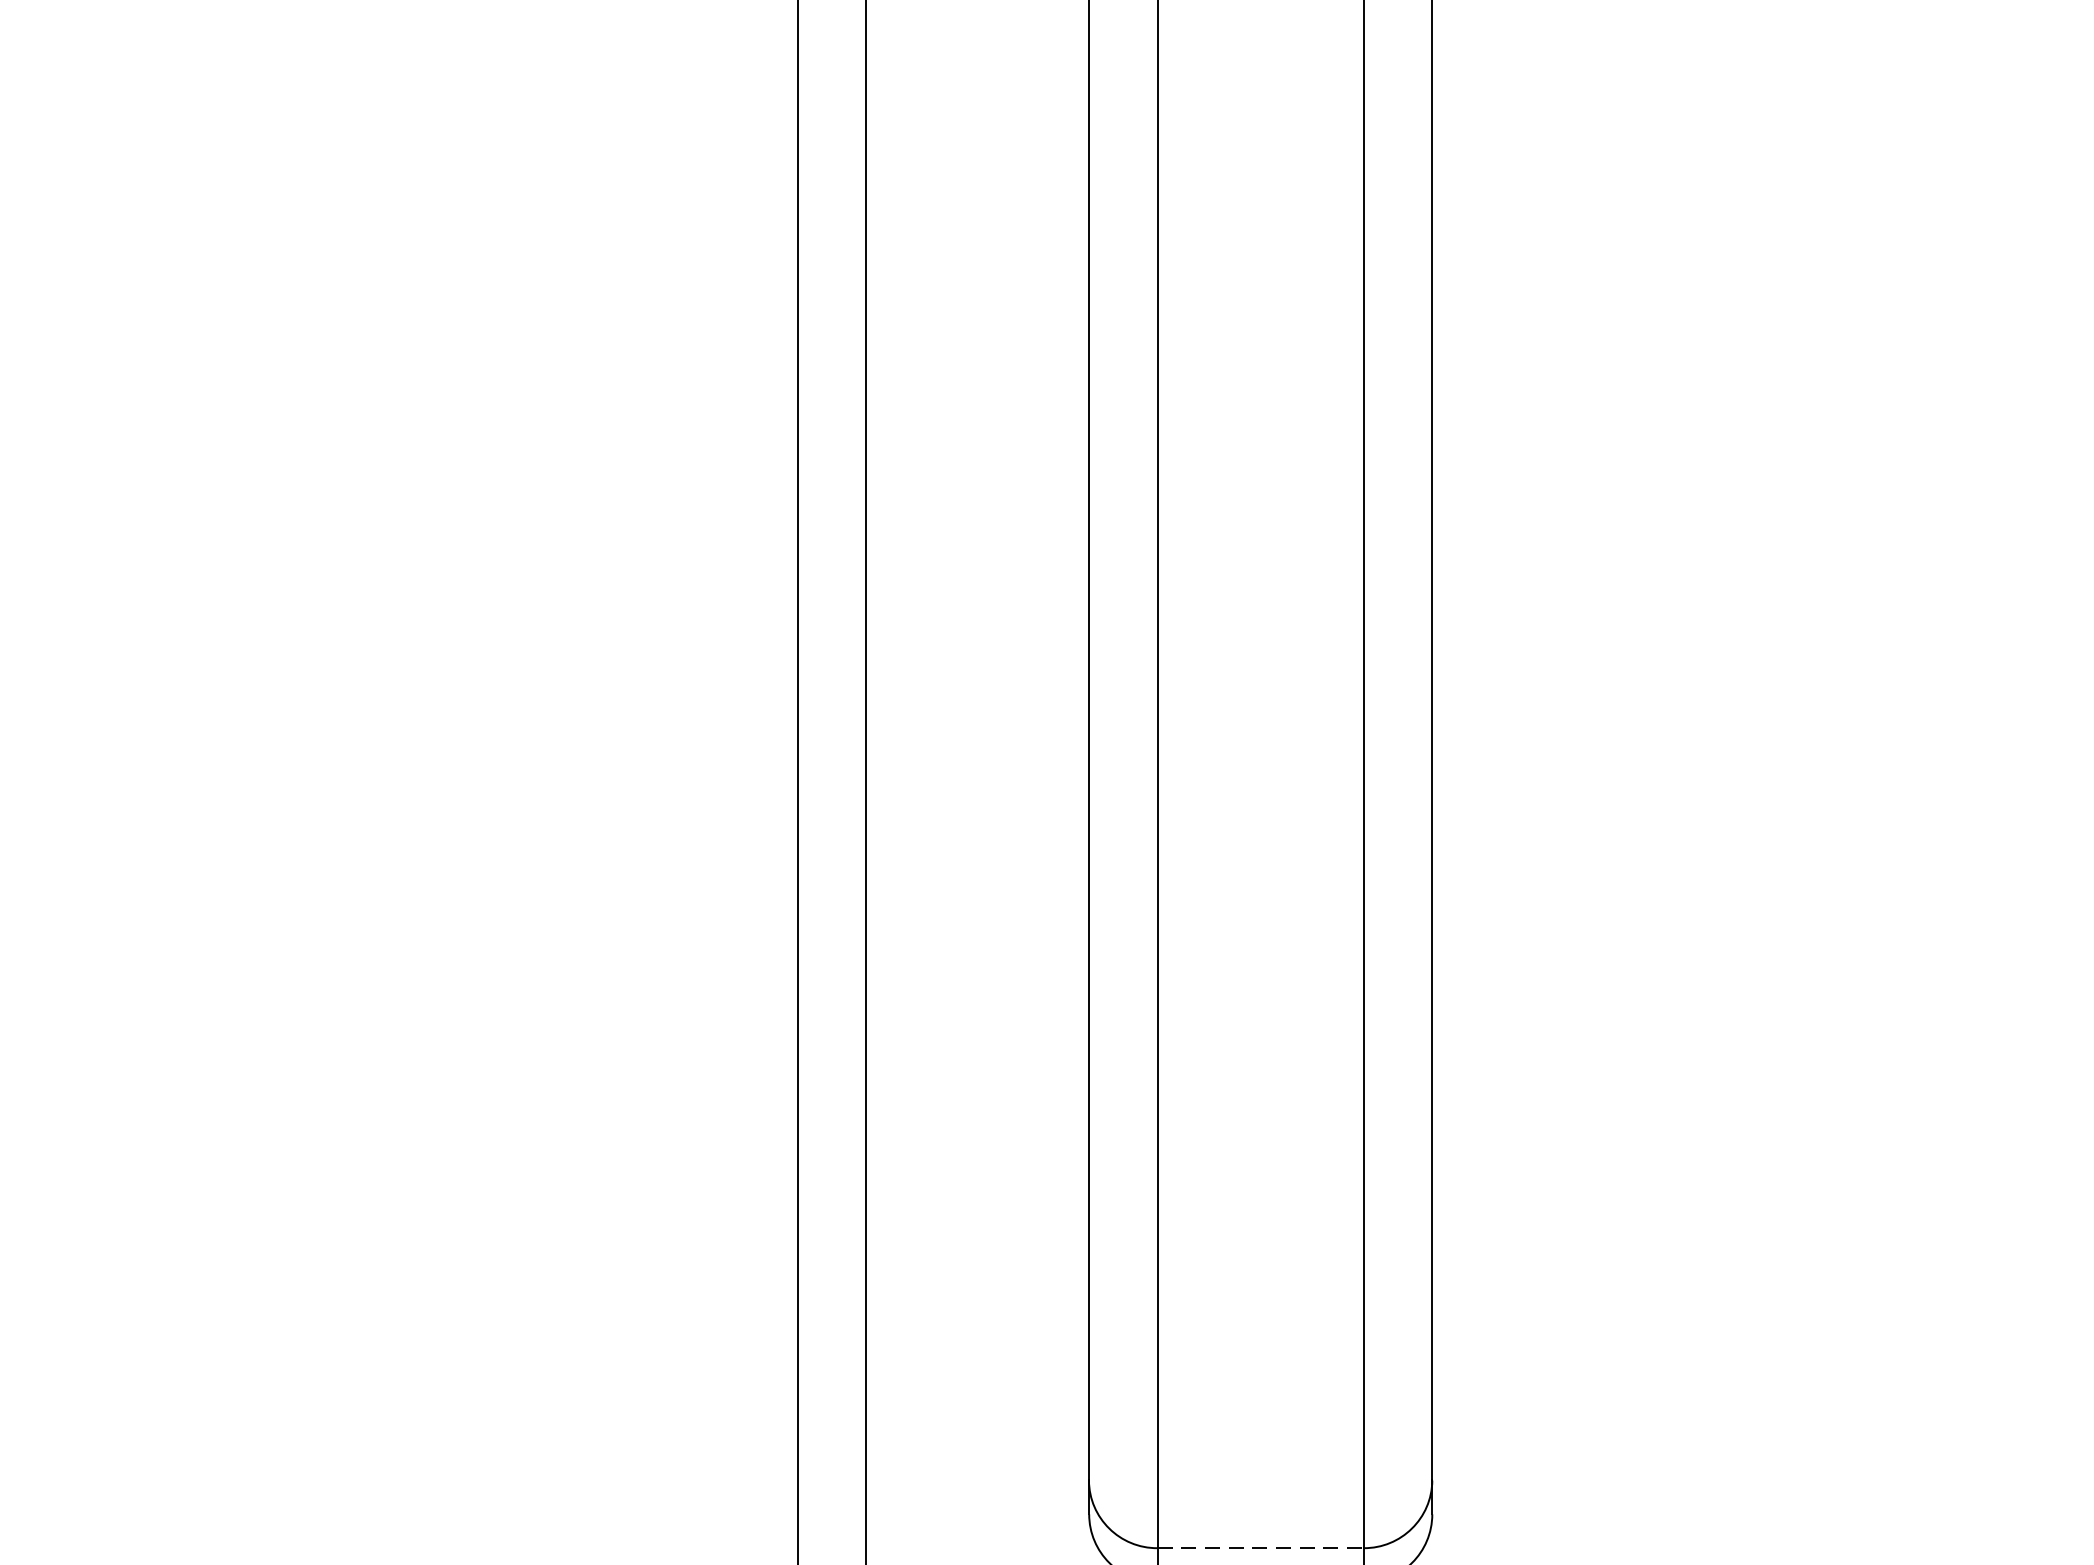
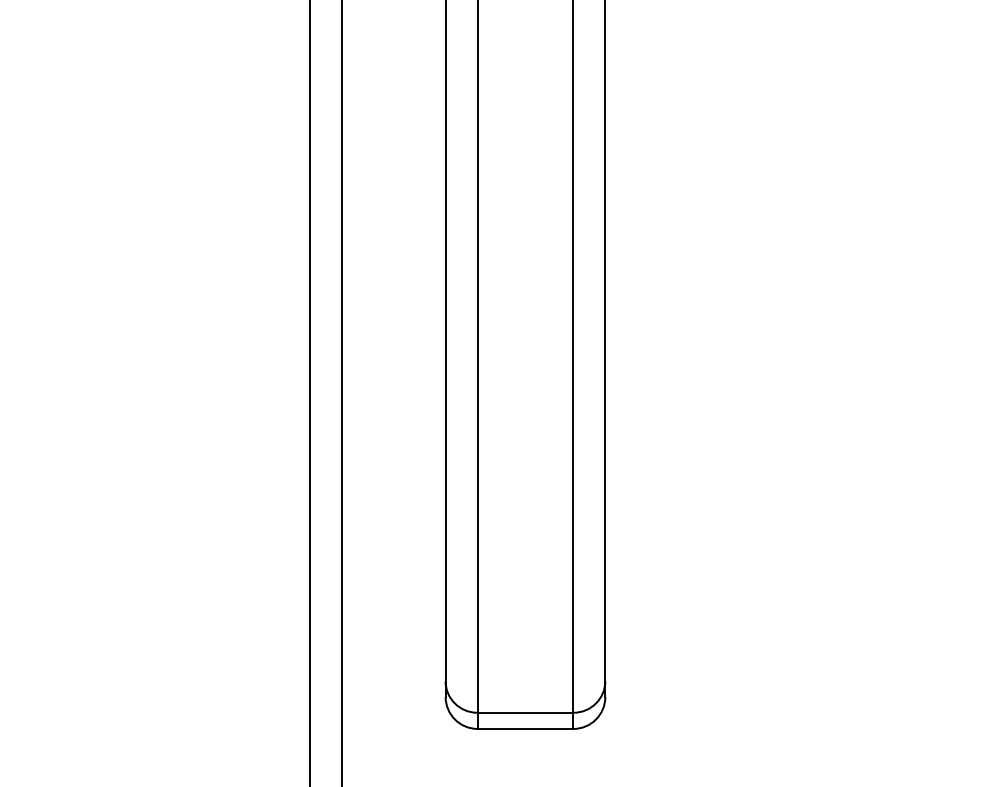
line: (1260, 1547) -> (525, 712), dashed -> solid

